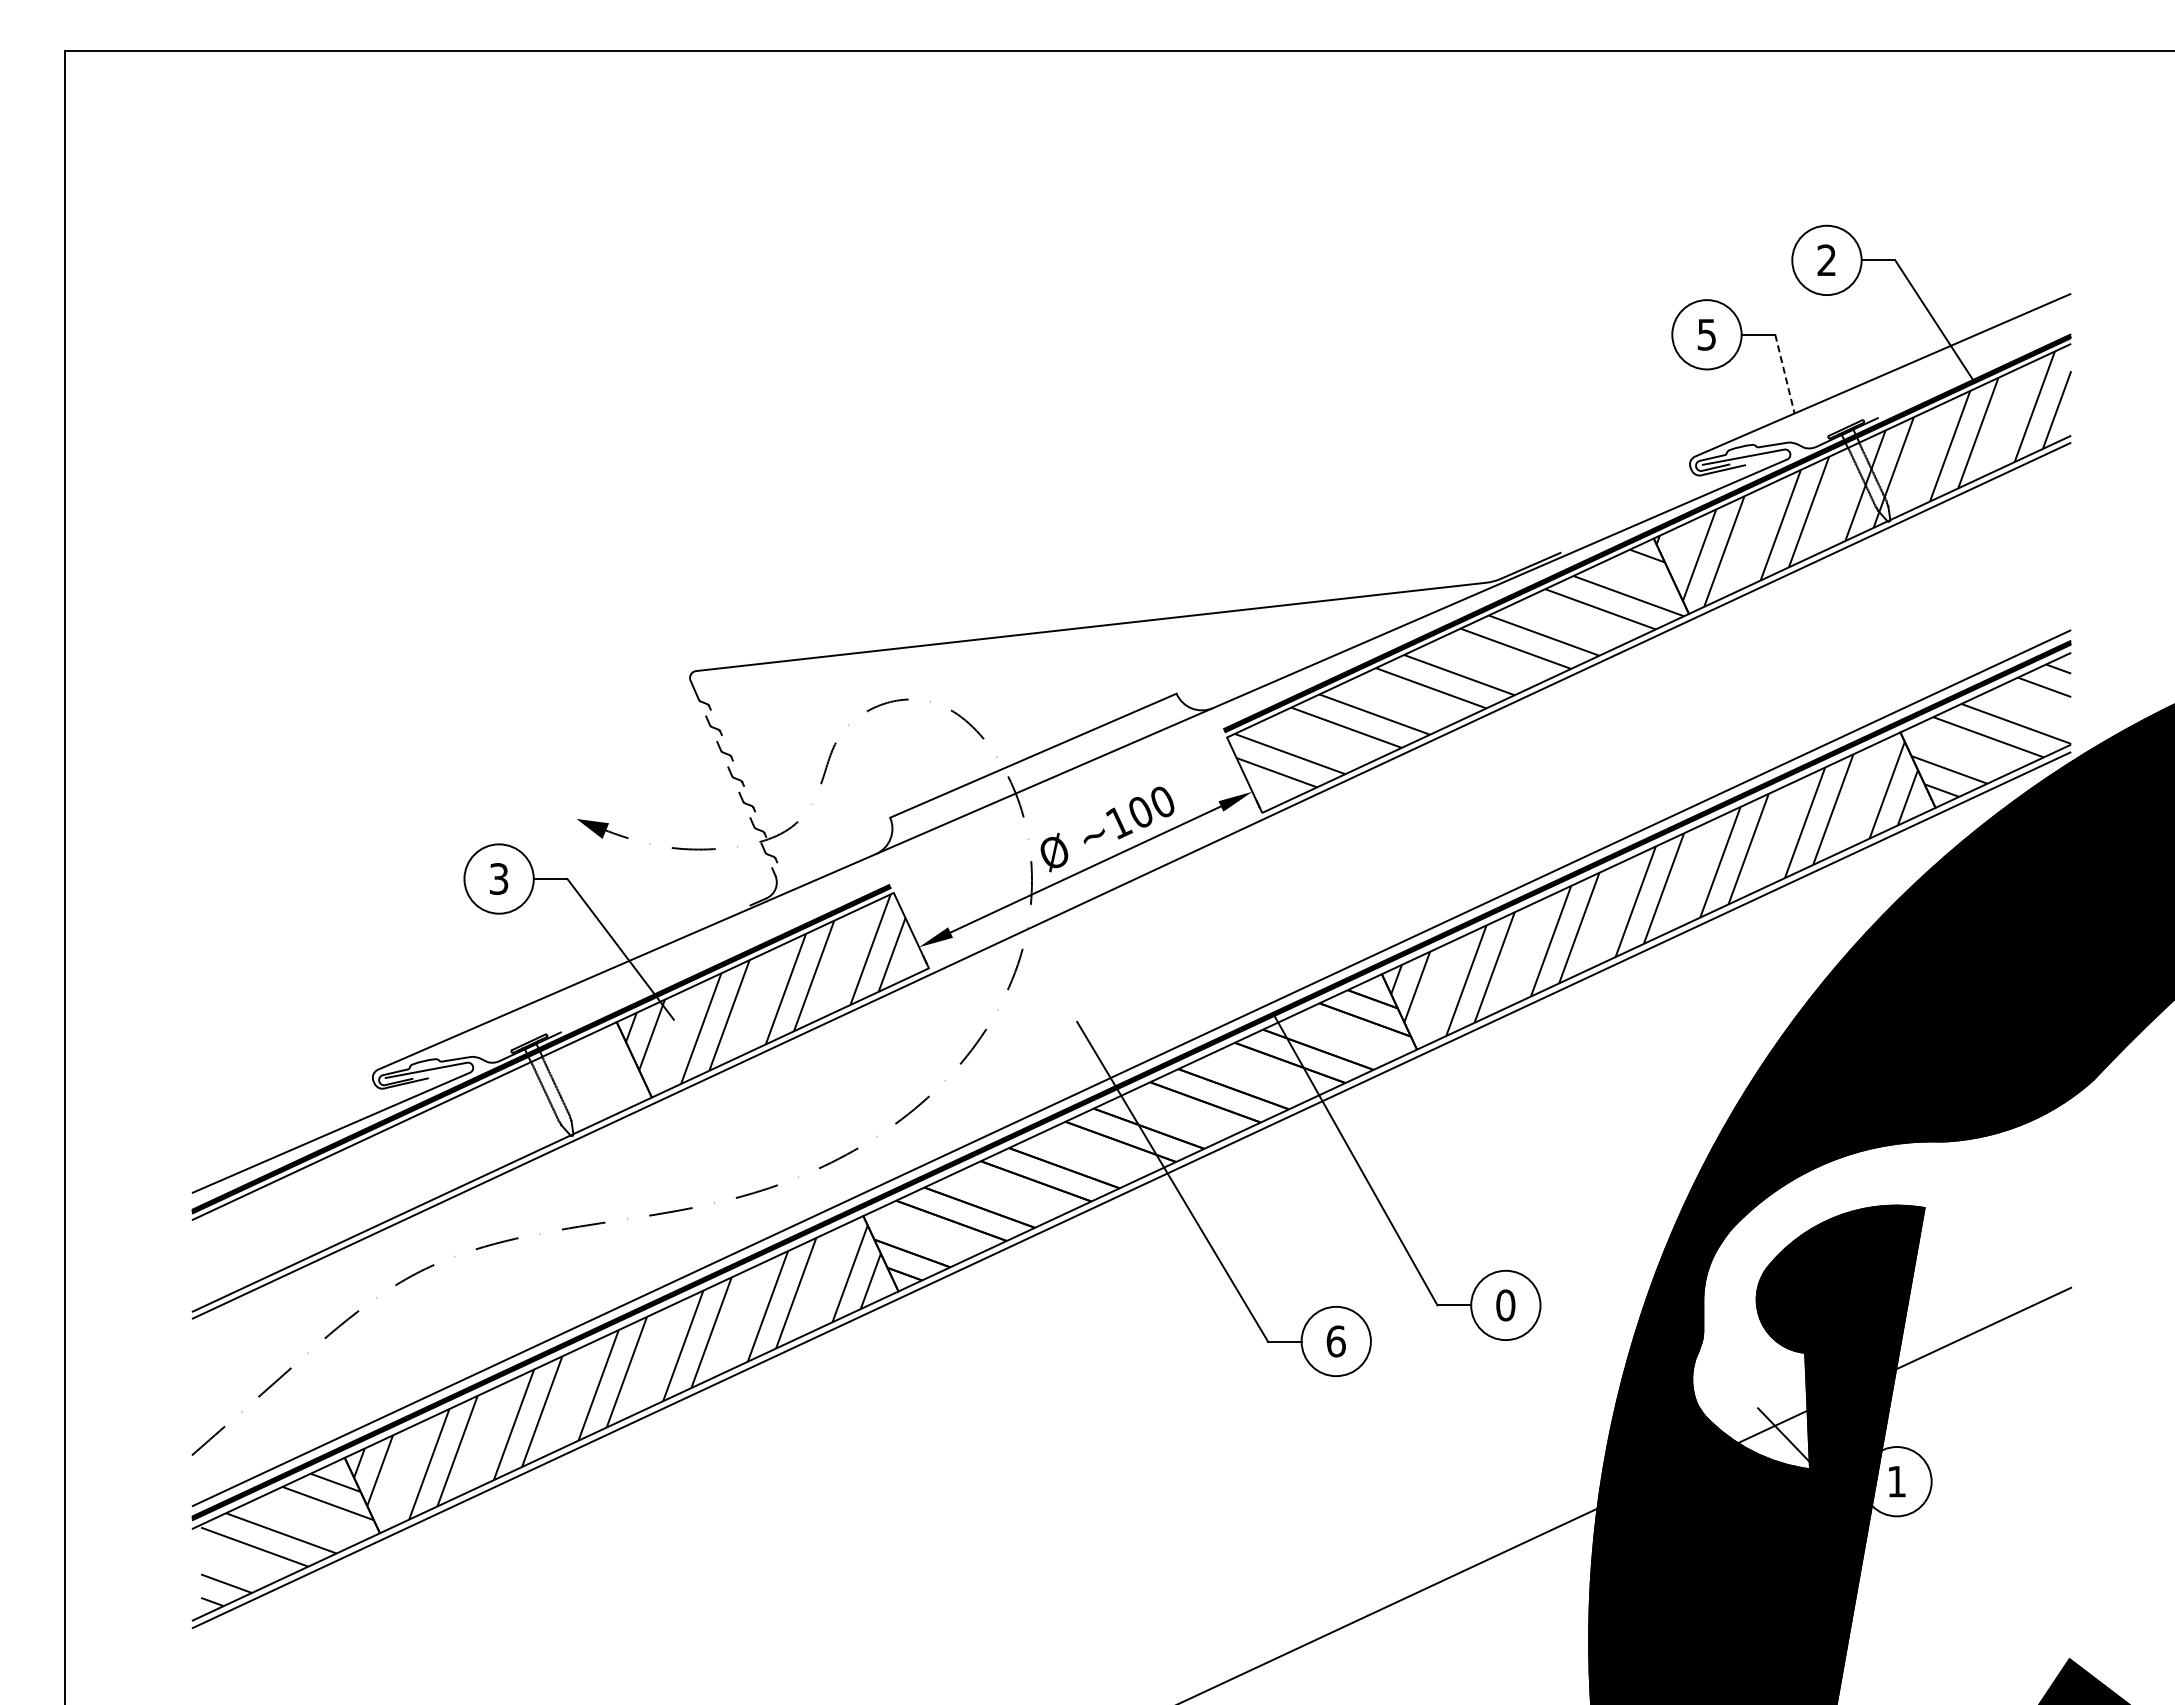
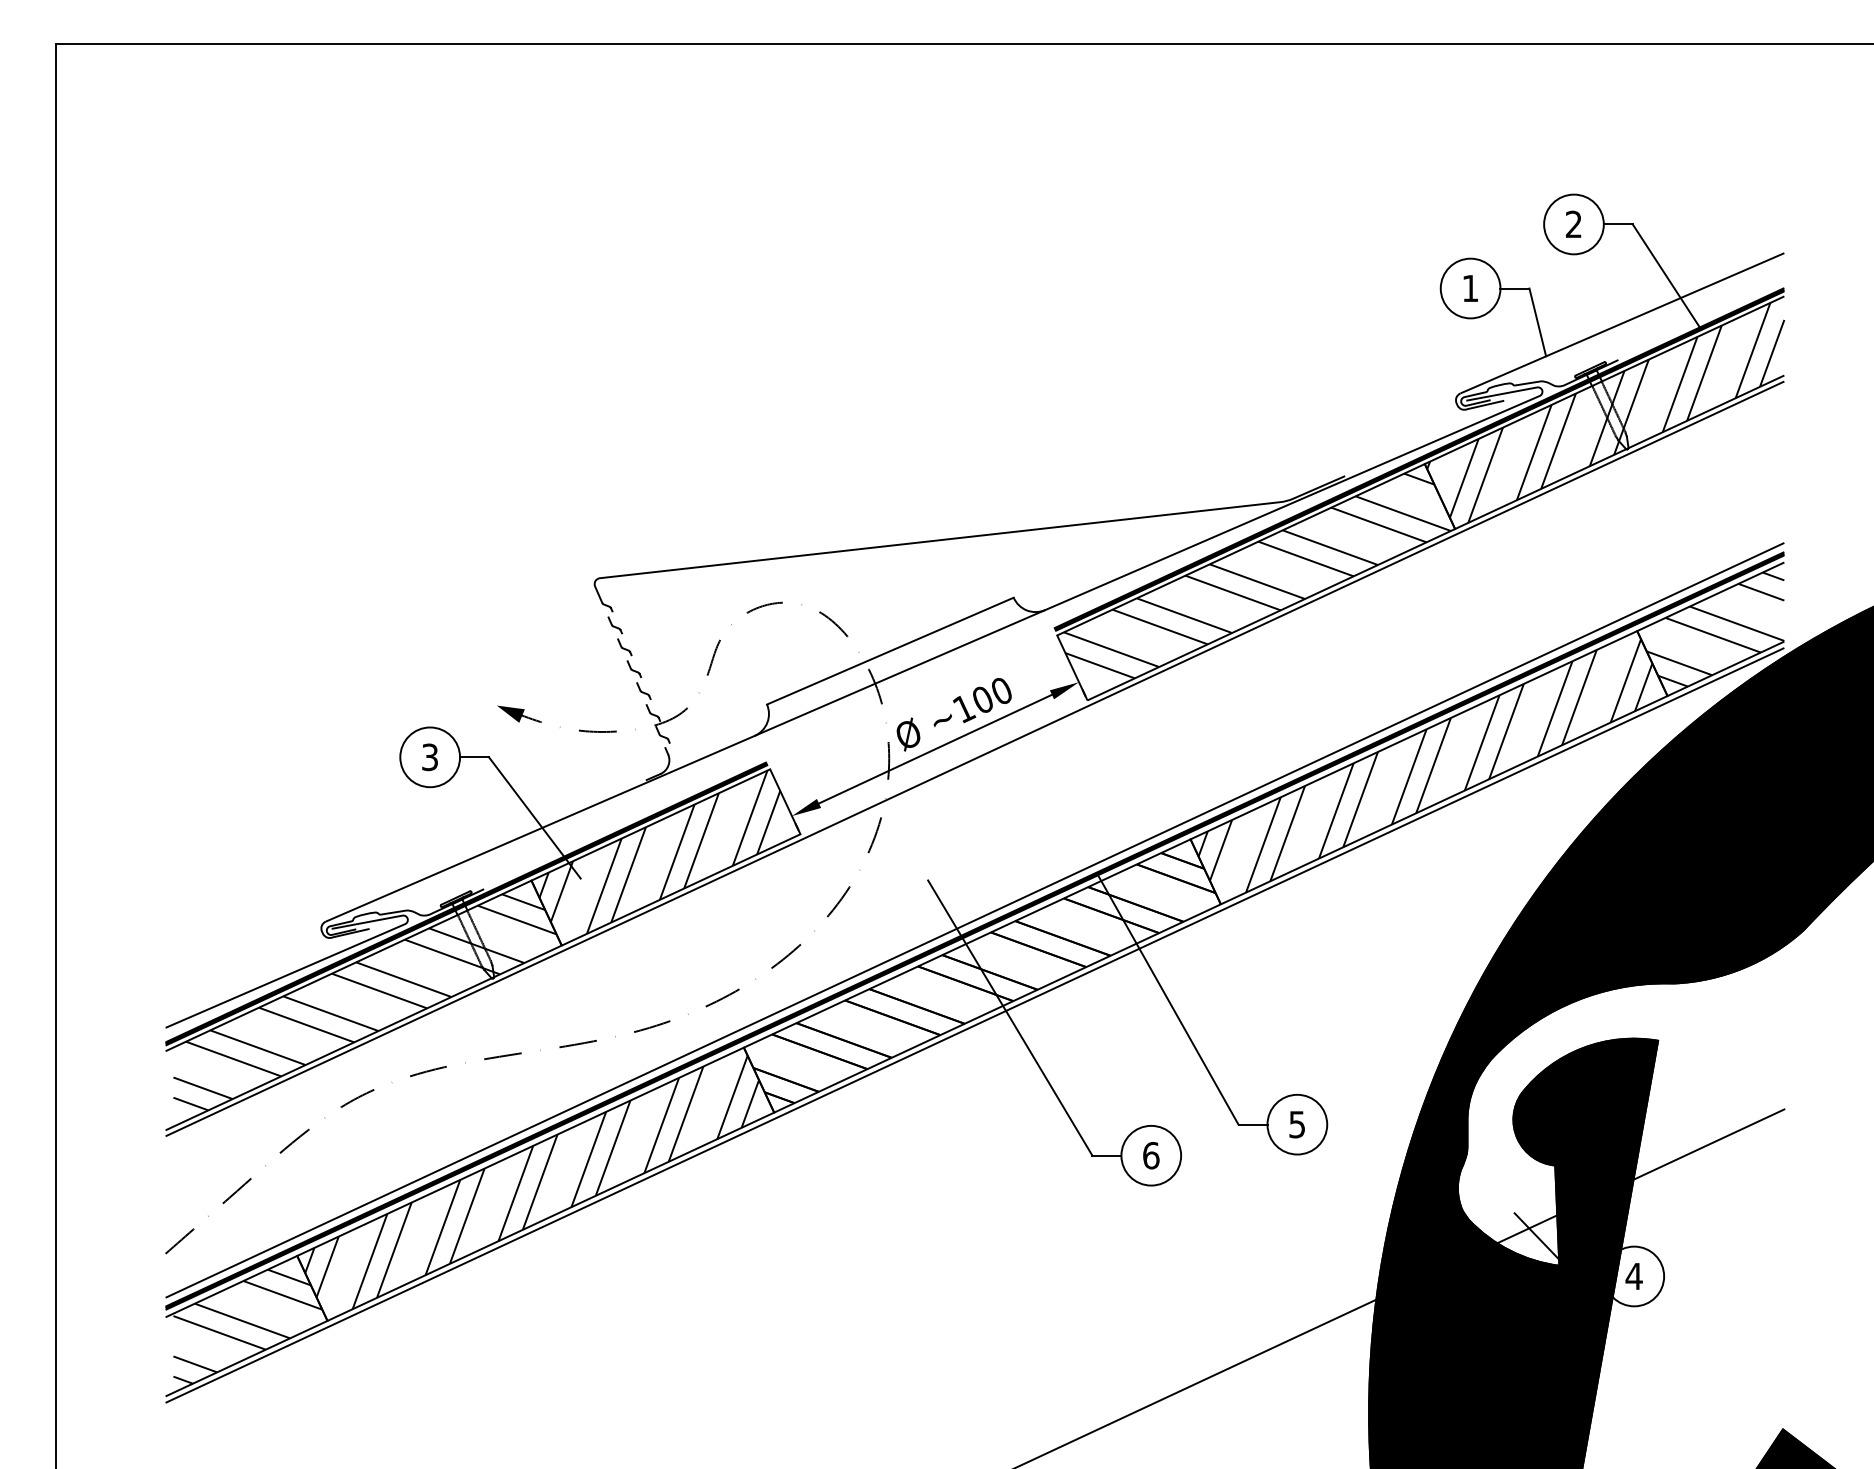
text: (1706, 334) -> (1470, 288), 5 -> 1
line: (1784, 374) -> (1537, 322), dashed -> solid
hatch: (423, 1163) -> (365, 1002), added
text: (1505, 1305) -> (1297, 1124), 0 -> 5
text: (1896, 1481) -> (1633, 1276), 1 -> 4

